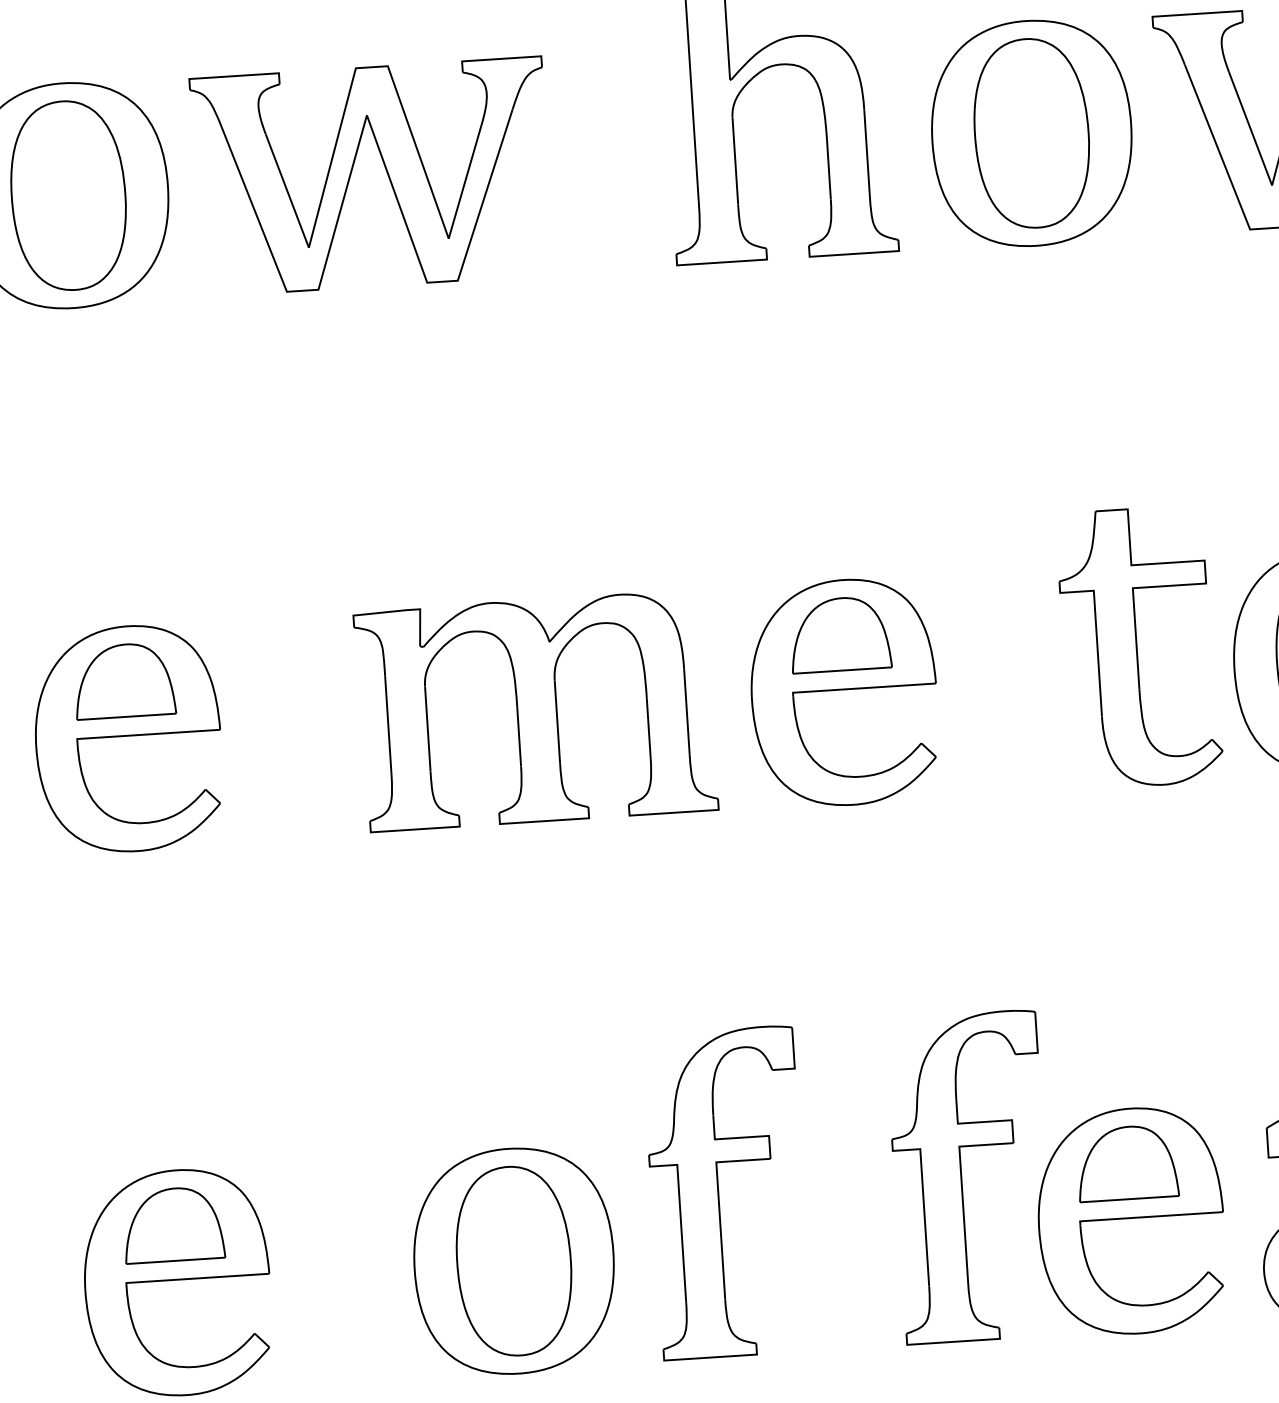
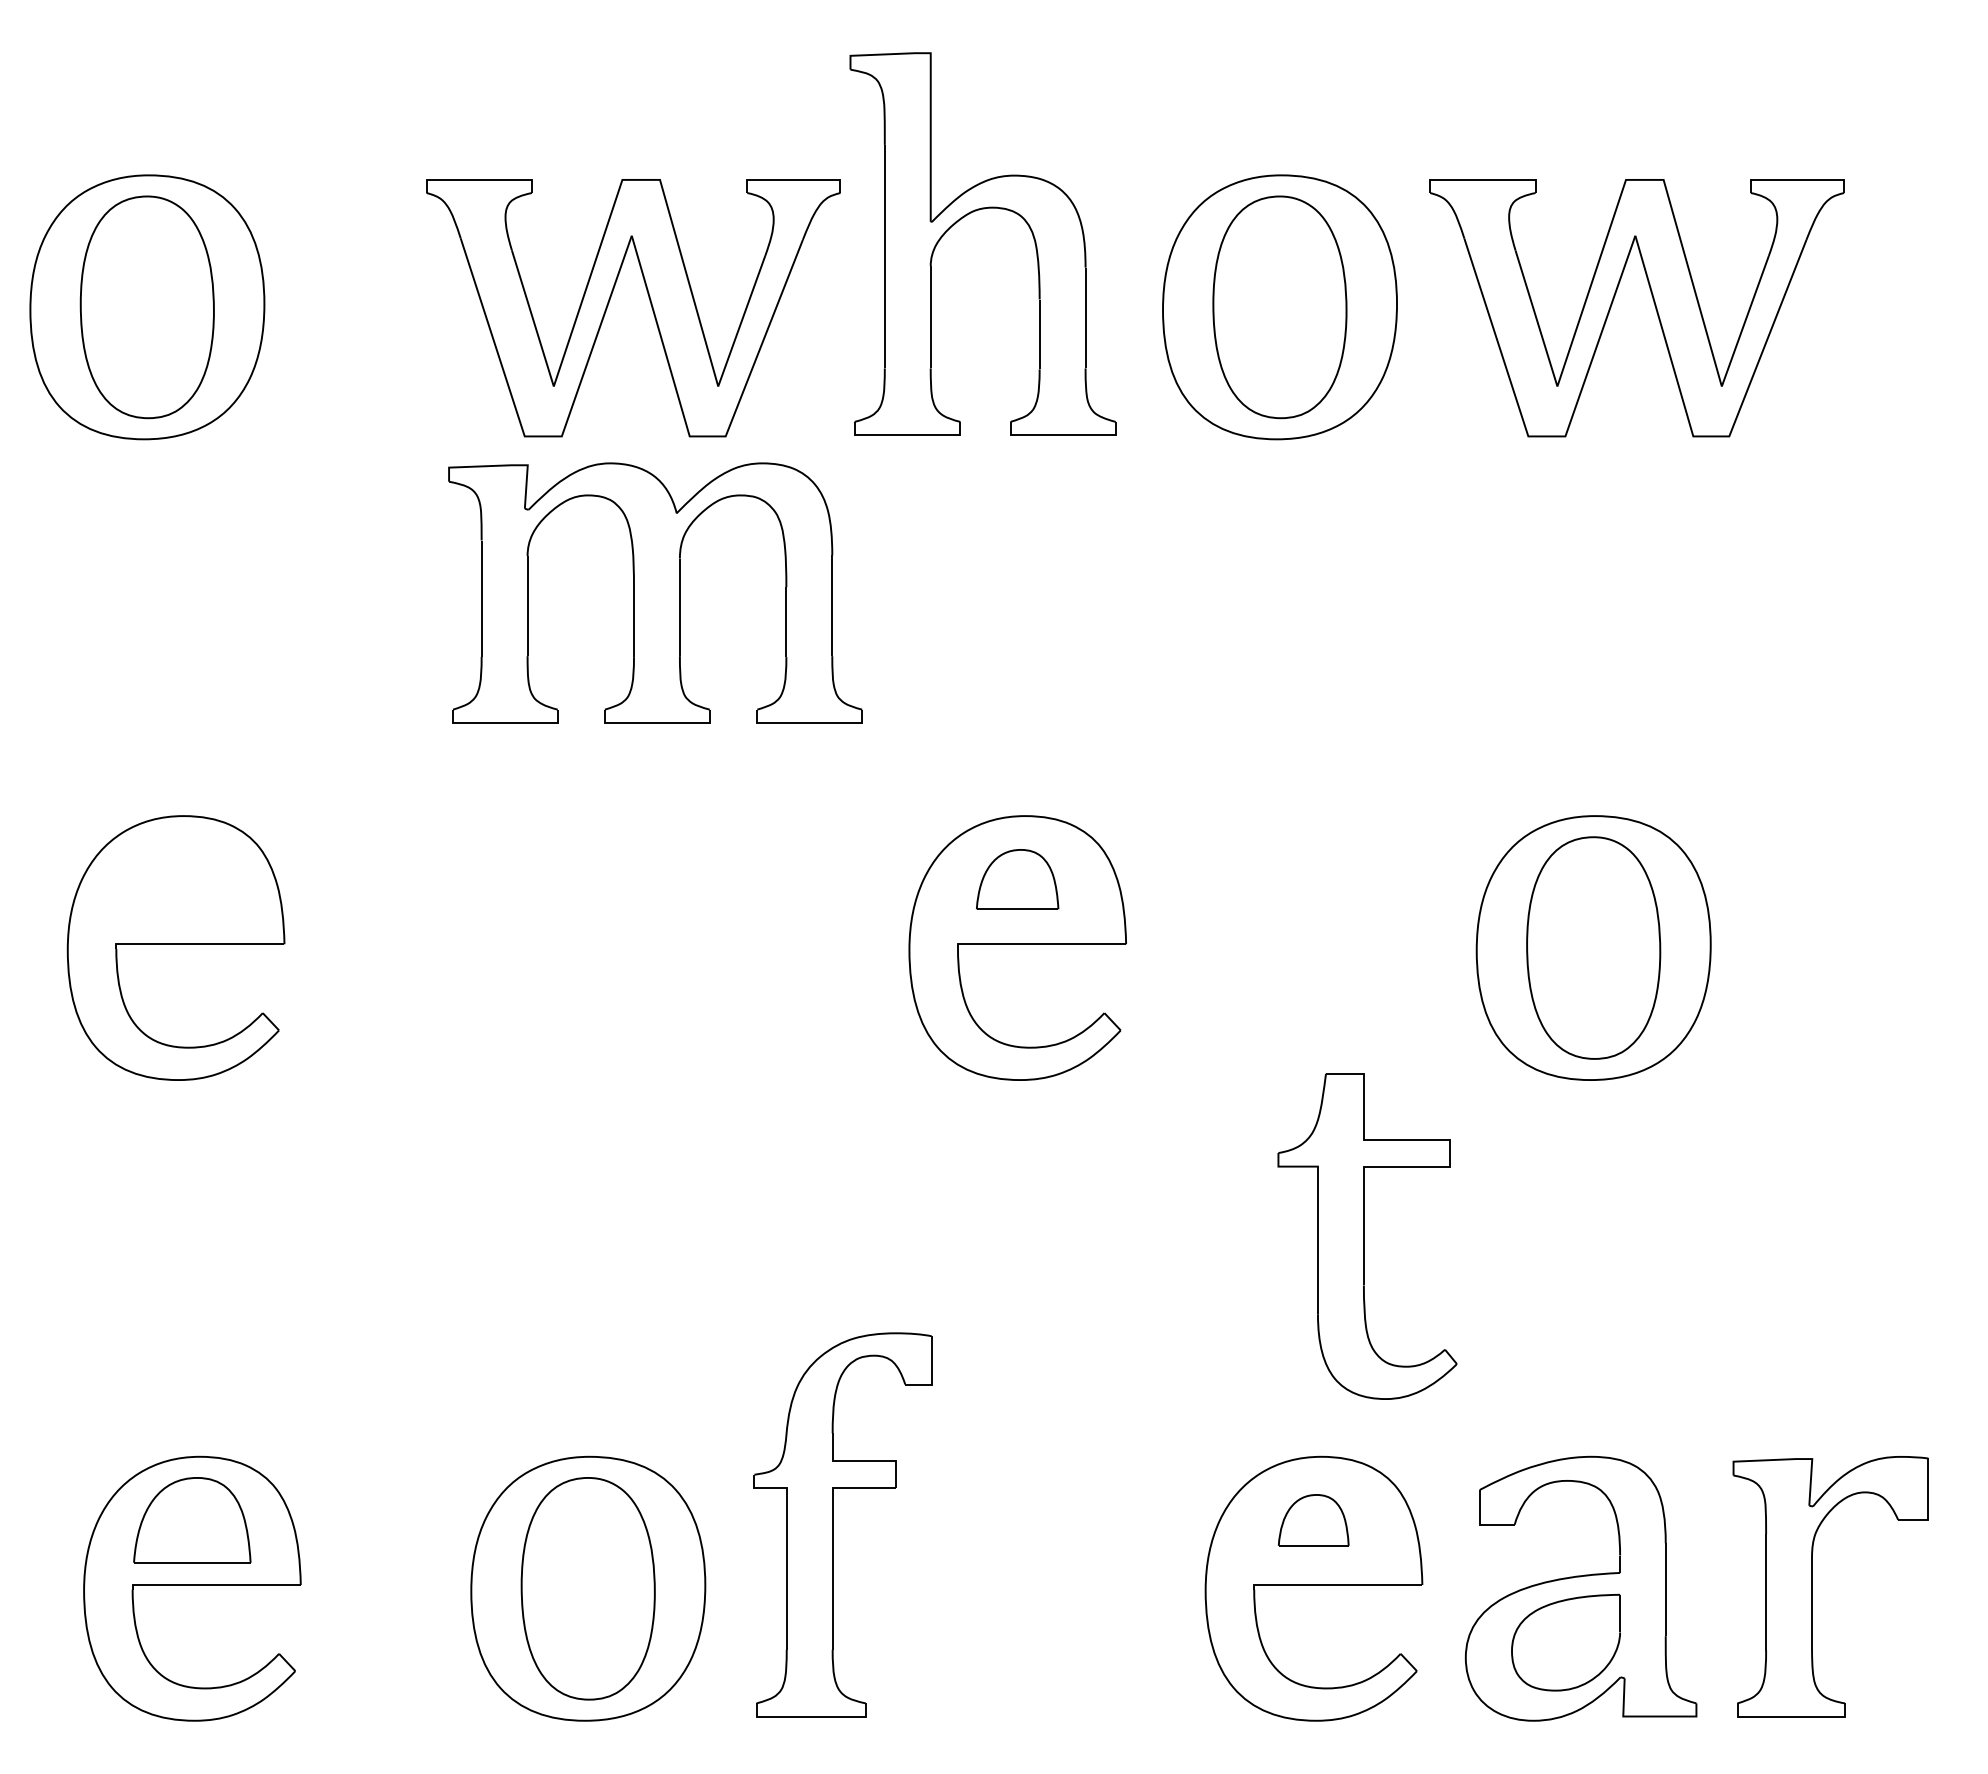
part: (385, 170) -> (649, 301), moved
part: (840, 634) -> (1017, 879), size x0.7
part: (1139, 647) -> (1367, 1236), moved
part: (123, 680) -> (175, 879), removed
part: (535, 710) -> (655, 592), moved
part: (1127, 1163) -> (1313, 1520), size x0.6
part: (961, 1177) -> (1118, 1524), removed

